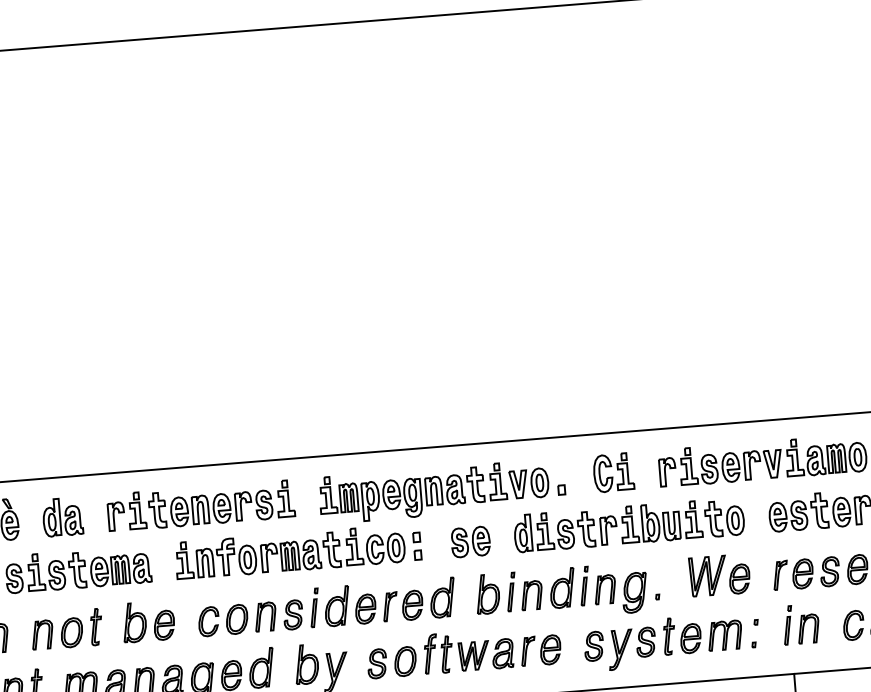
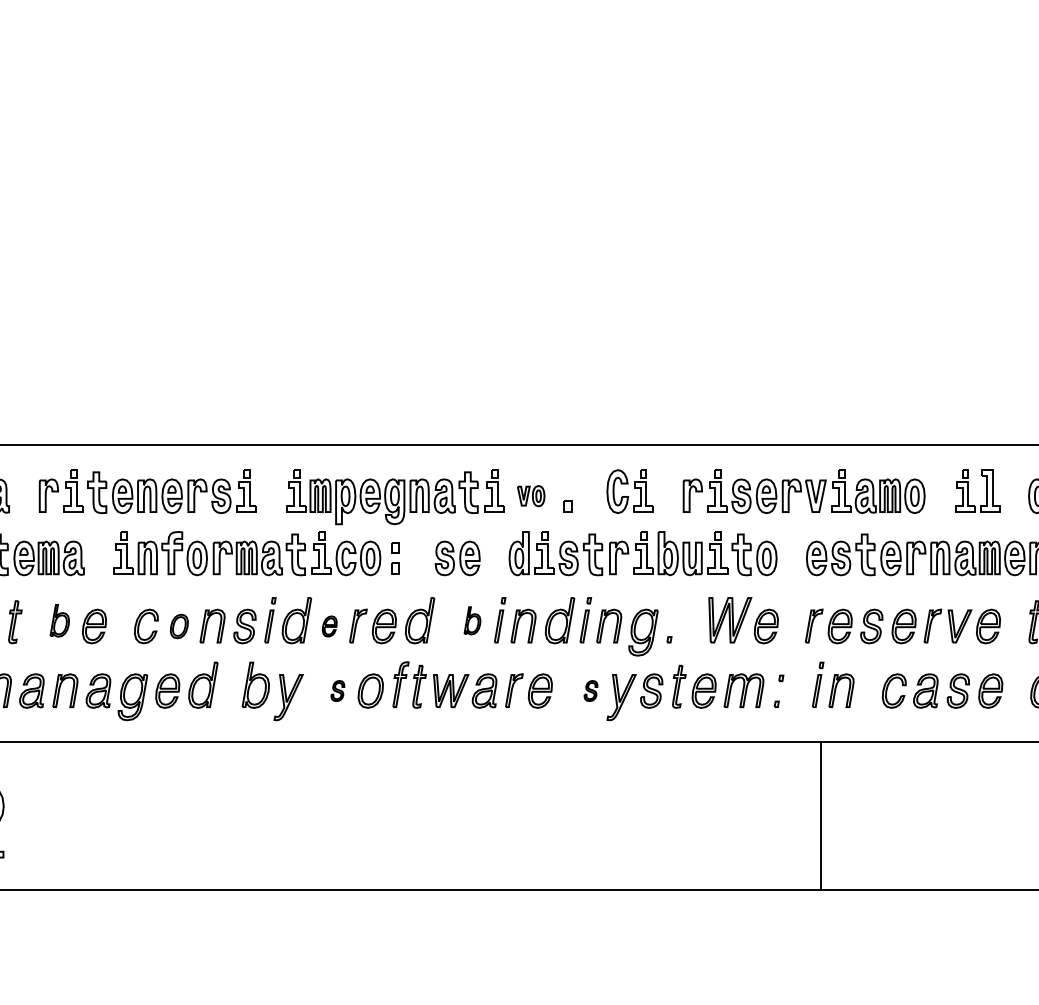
part: (529, 483) -> (531, 495), size x0.6
part: (487, 594) -> (472, 620), size x0.6
part: (365, 609) -> (329, 626), size x0.6
part: (237, 619) -> (179, 626), size x0.7
part: (134, 622) -> (59, 620), size x0.7
part: (593, 645) -> (590, 690), size x0.6
part: (376, 663) -> (337, 690), size x0.6

